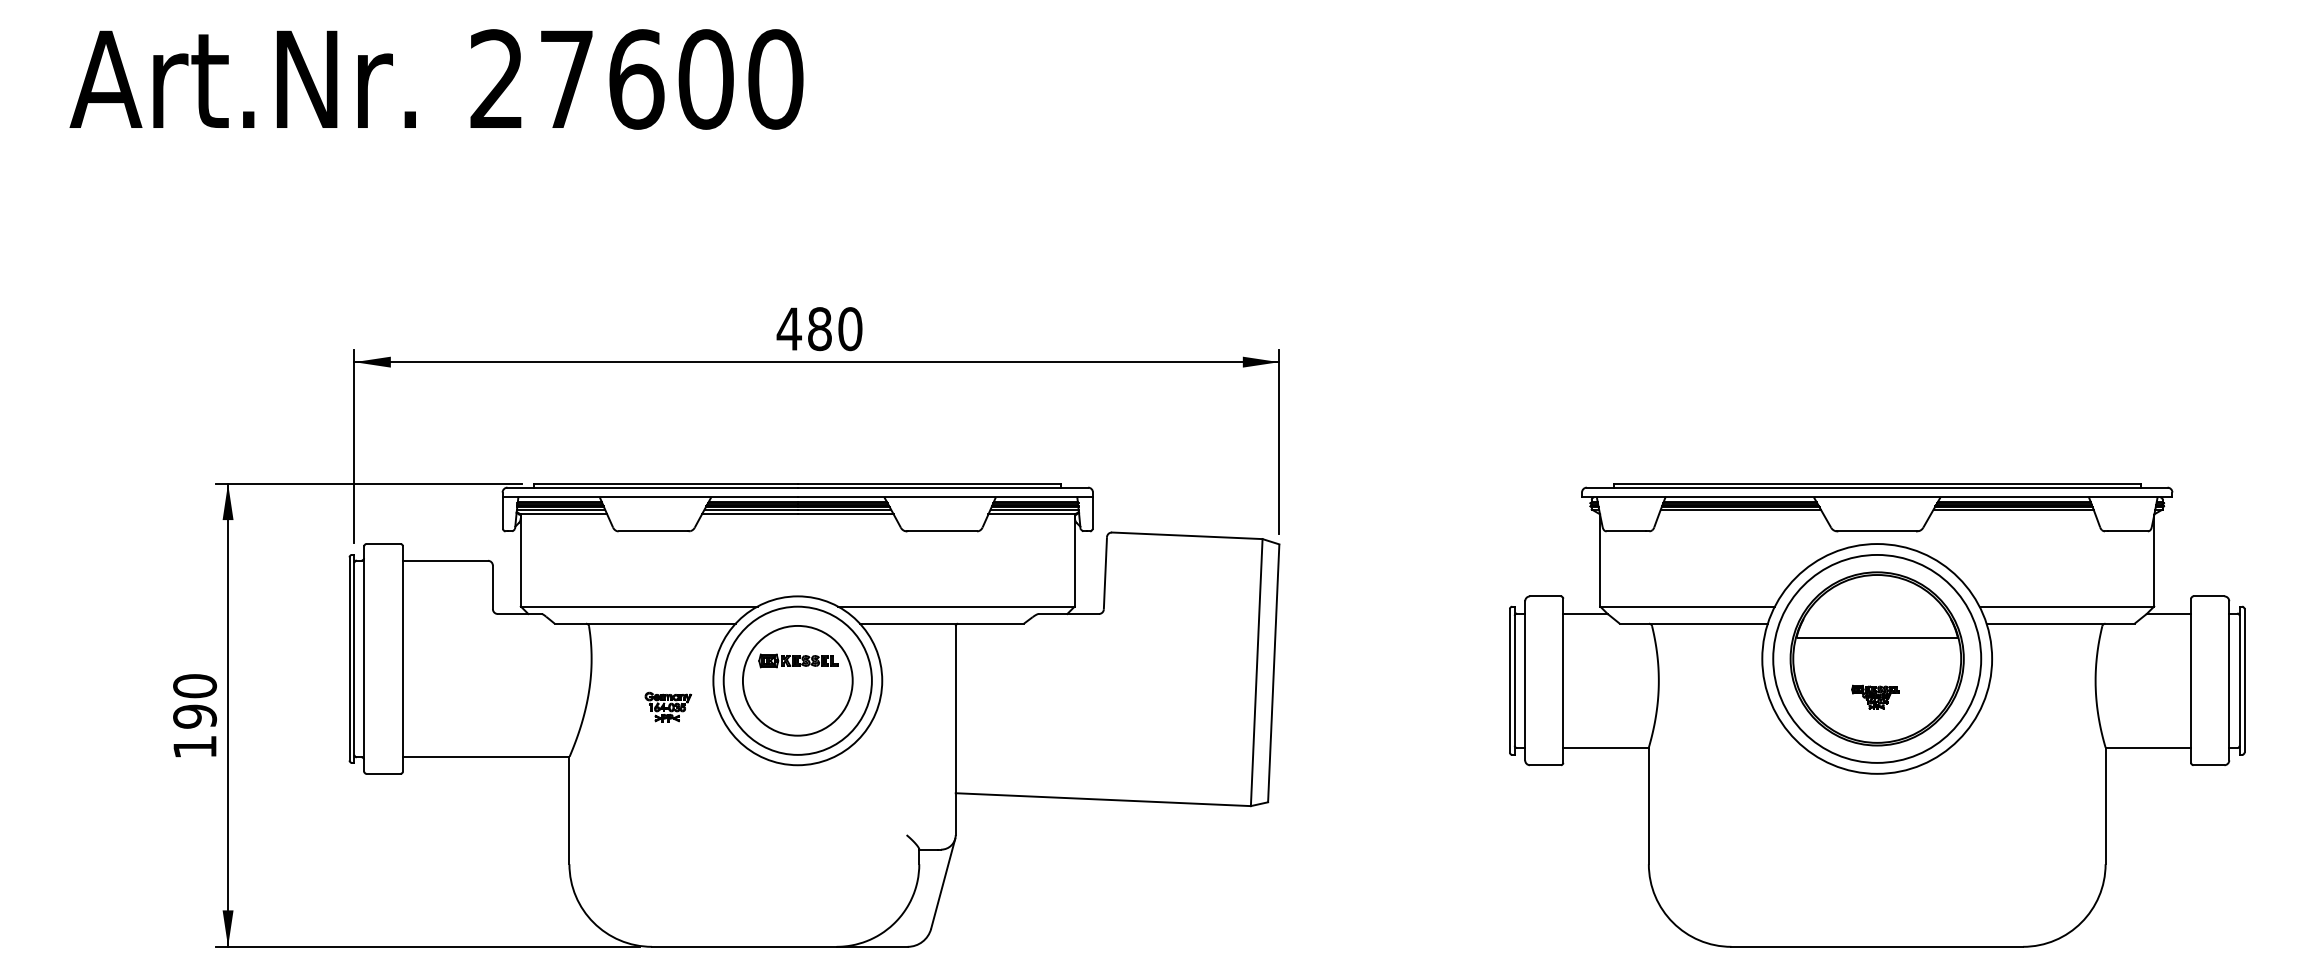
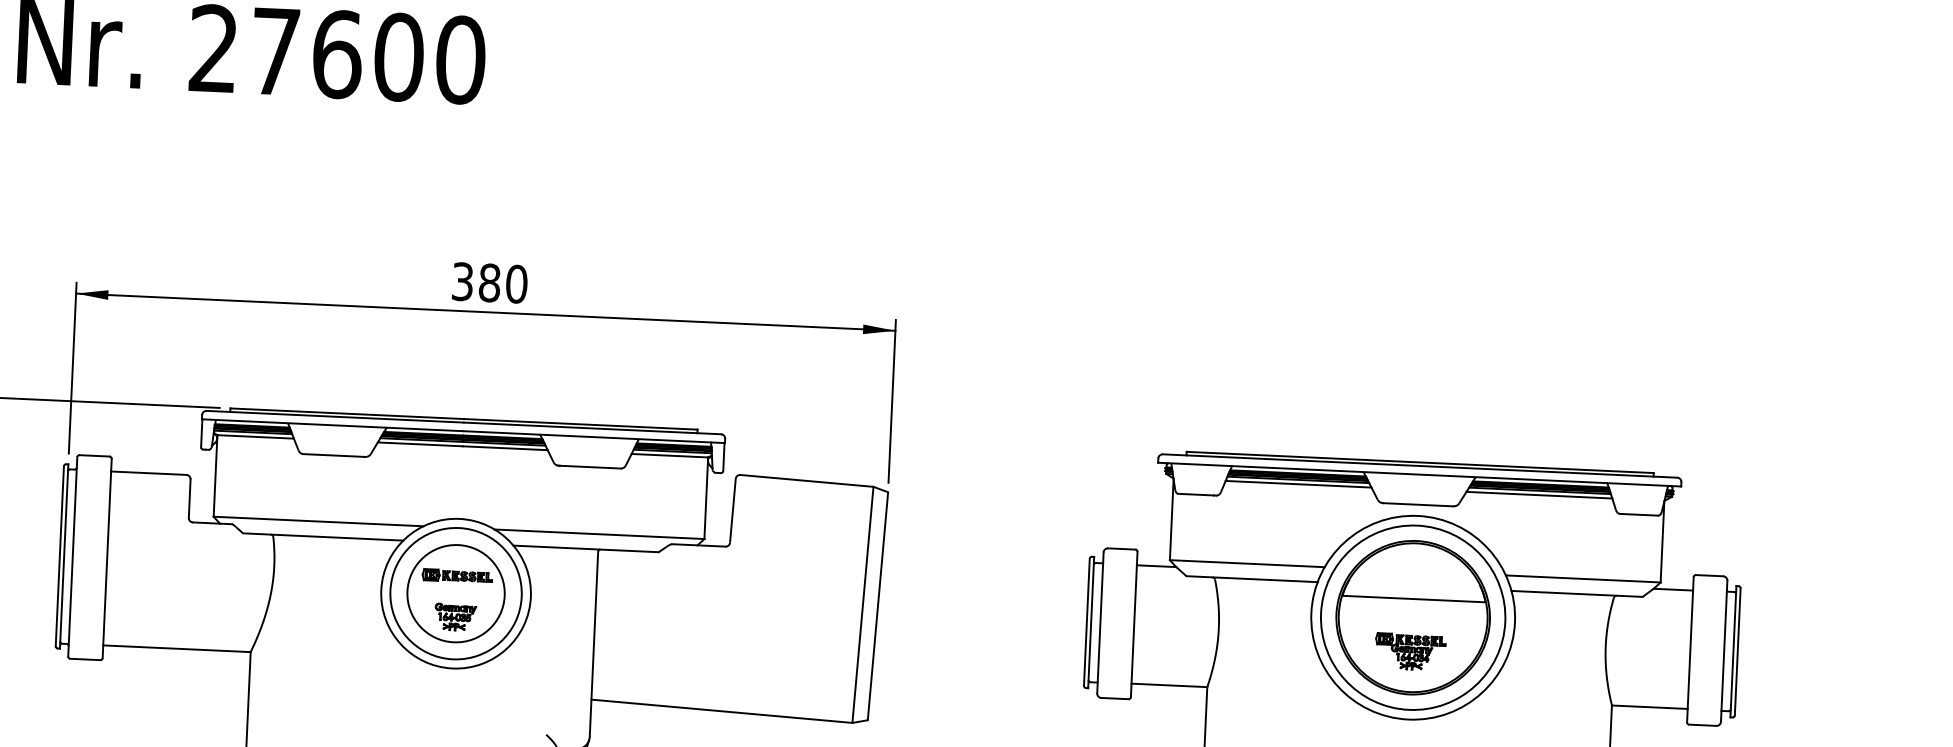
text: (788, 329) -> (461, 282), 480 -> 380
line: (1741, 514) -> (1298, 484), added
line: (2012, 514) -> (1538, 495), added
part: (1875, 697) -> (1410, 651), size x1.67
part: (668, 706) -> (455, 616), moved

